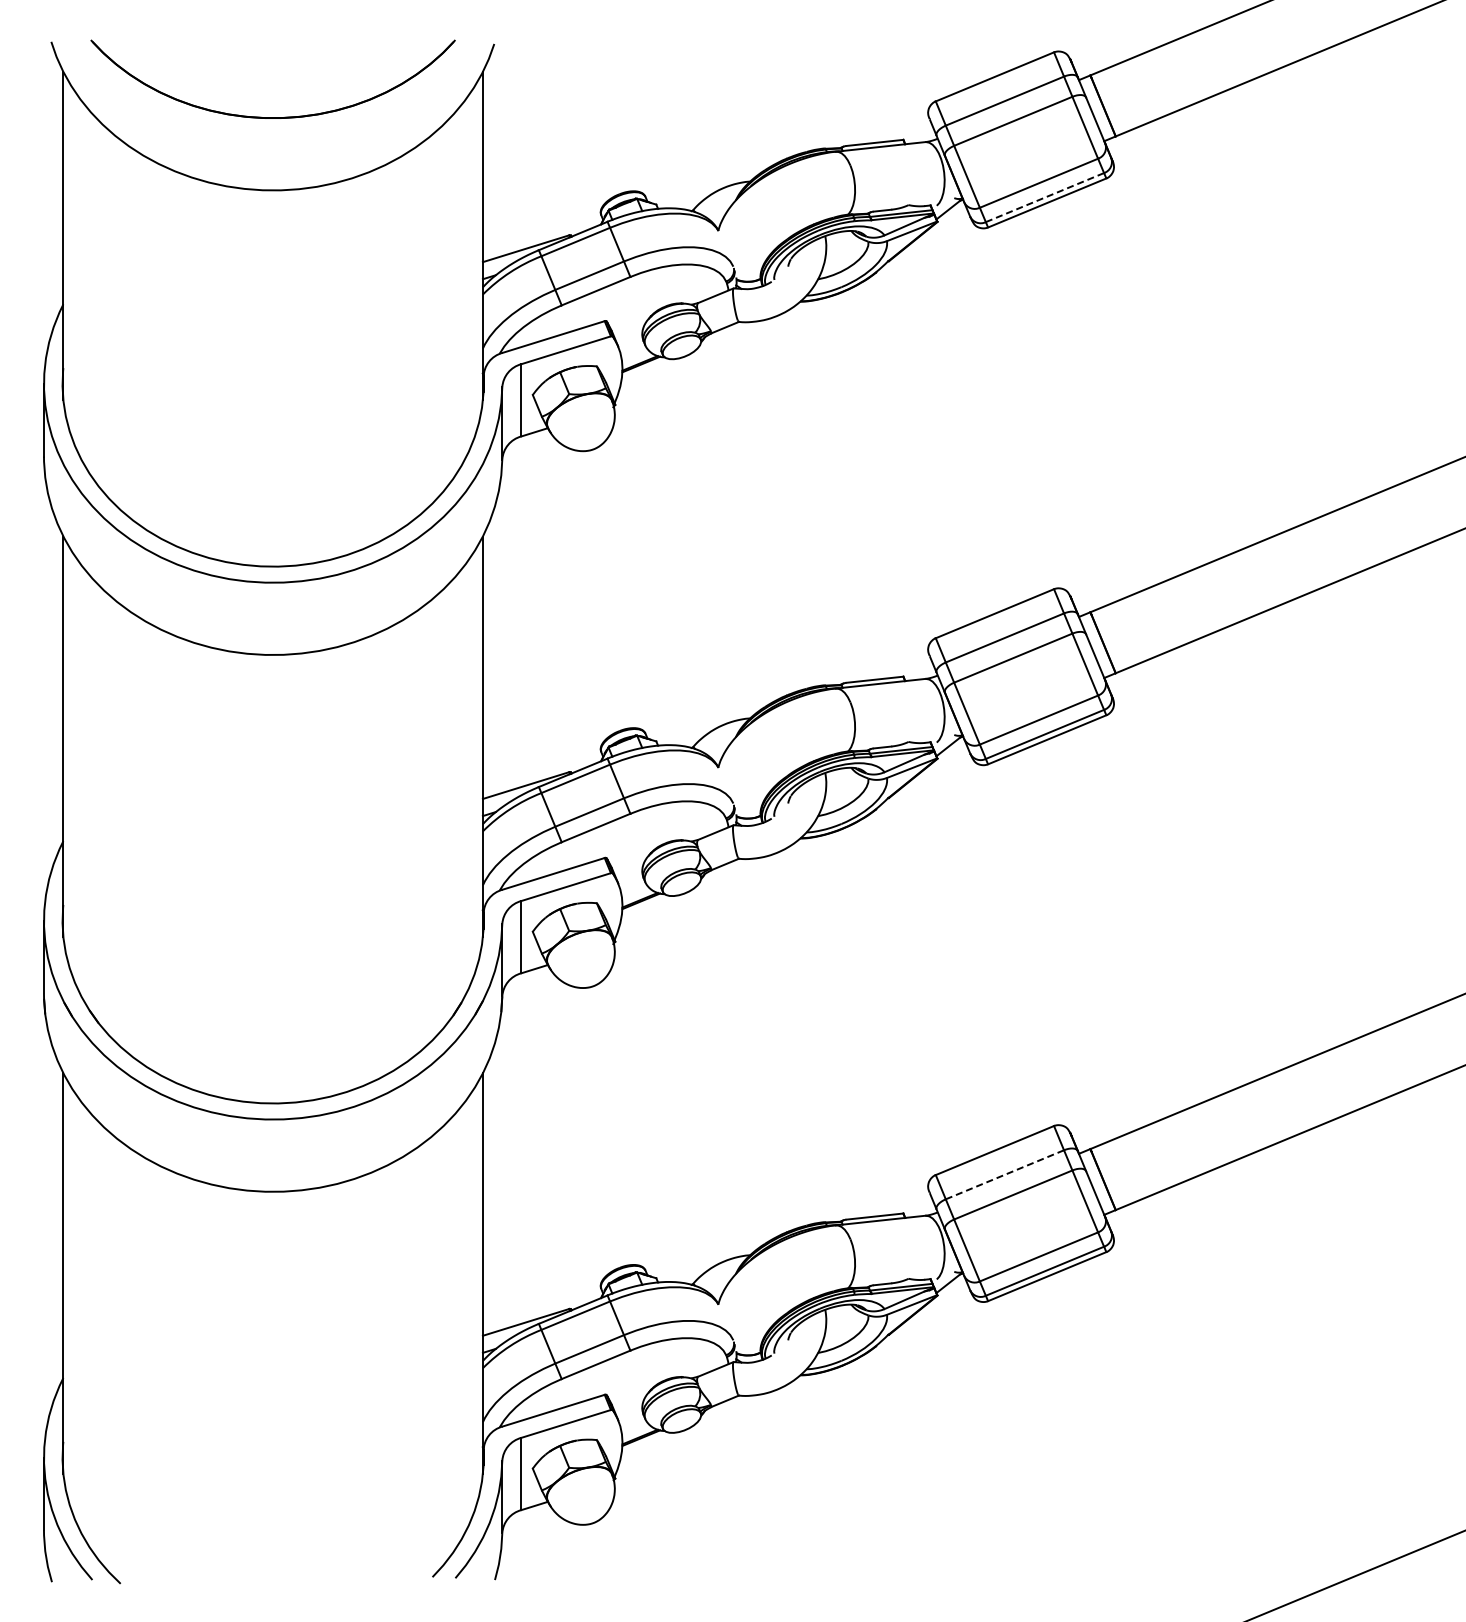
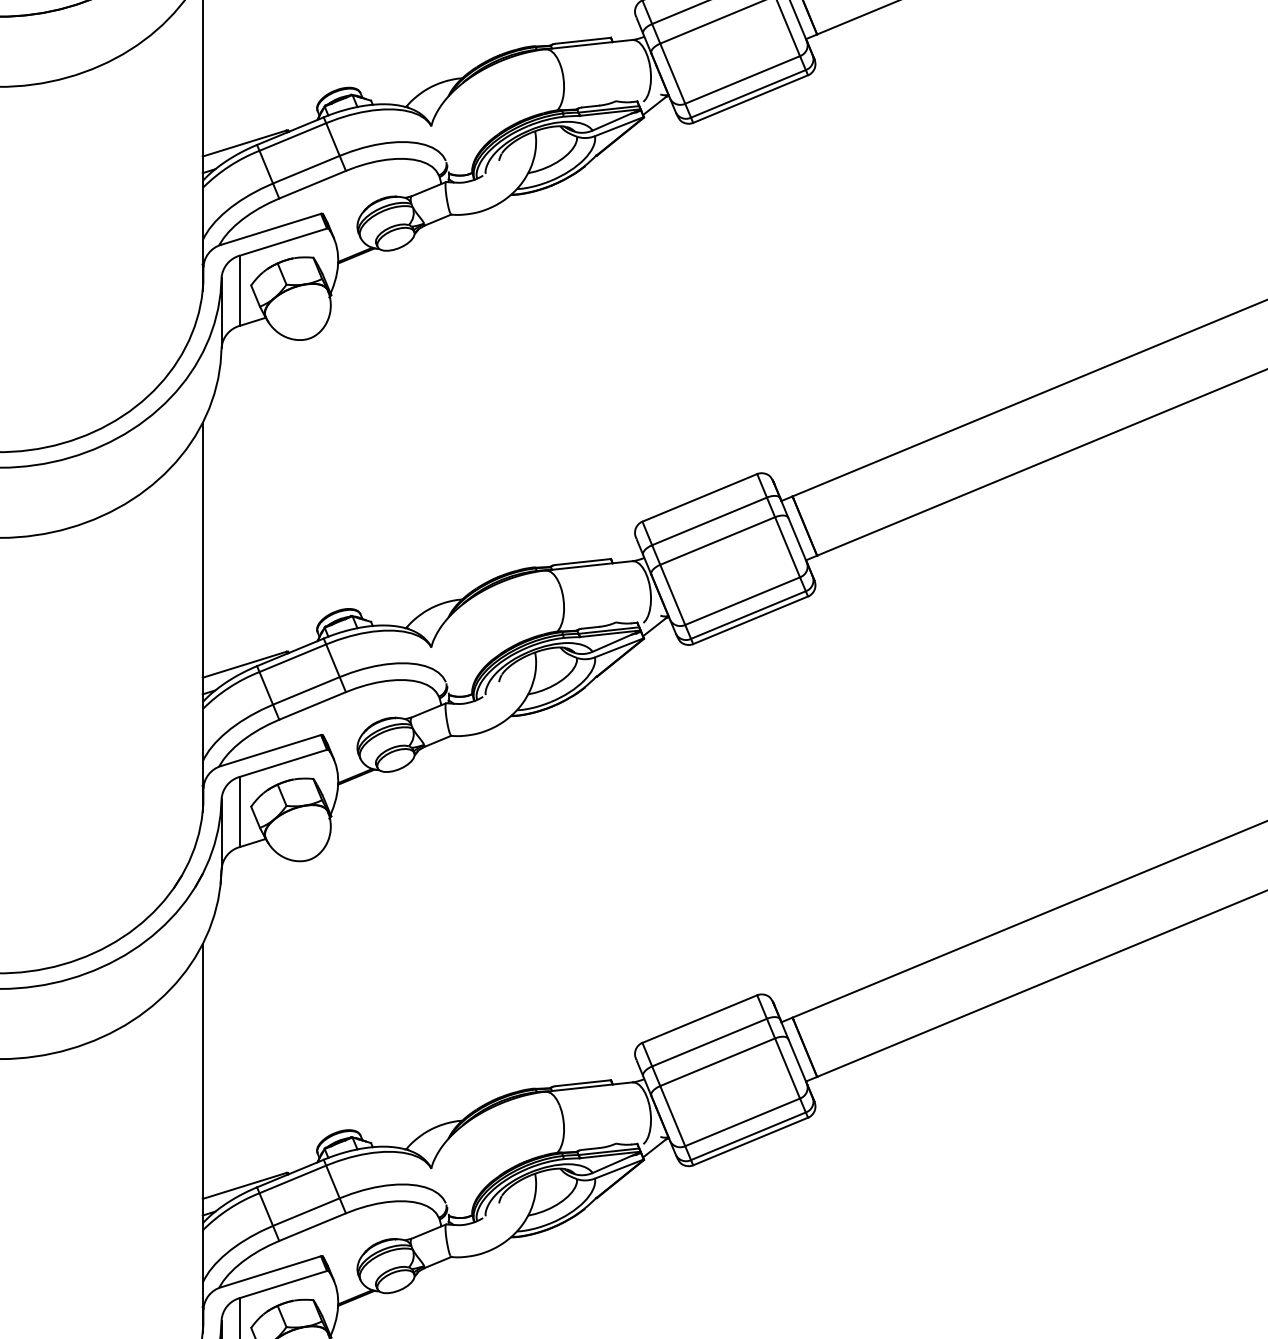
line: (1045, 197) -> (748, 93), dashed -> solid
line: (1005, 1174) -> (710, 1042), dashed -> solid

